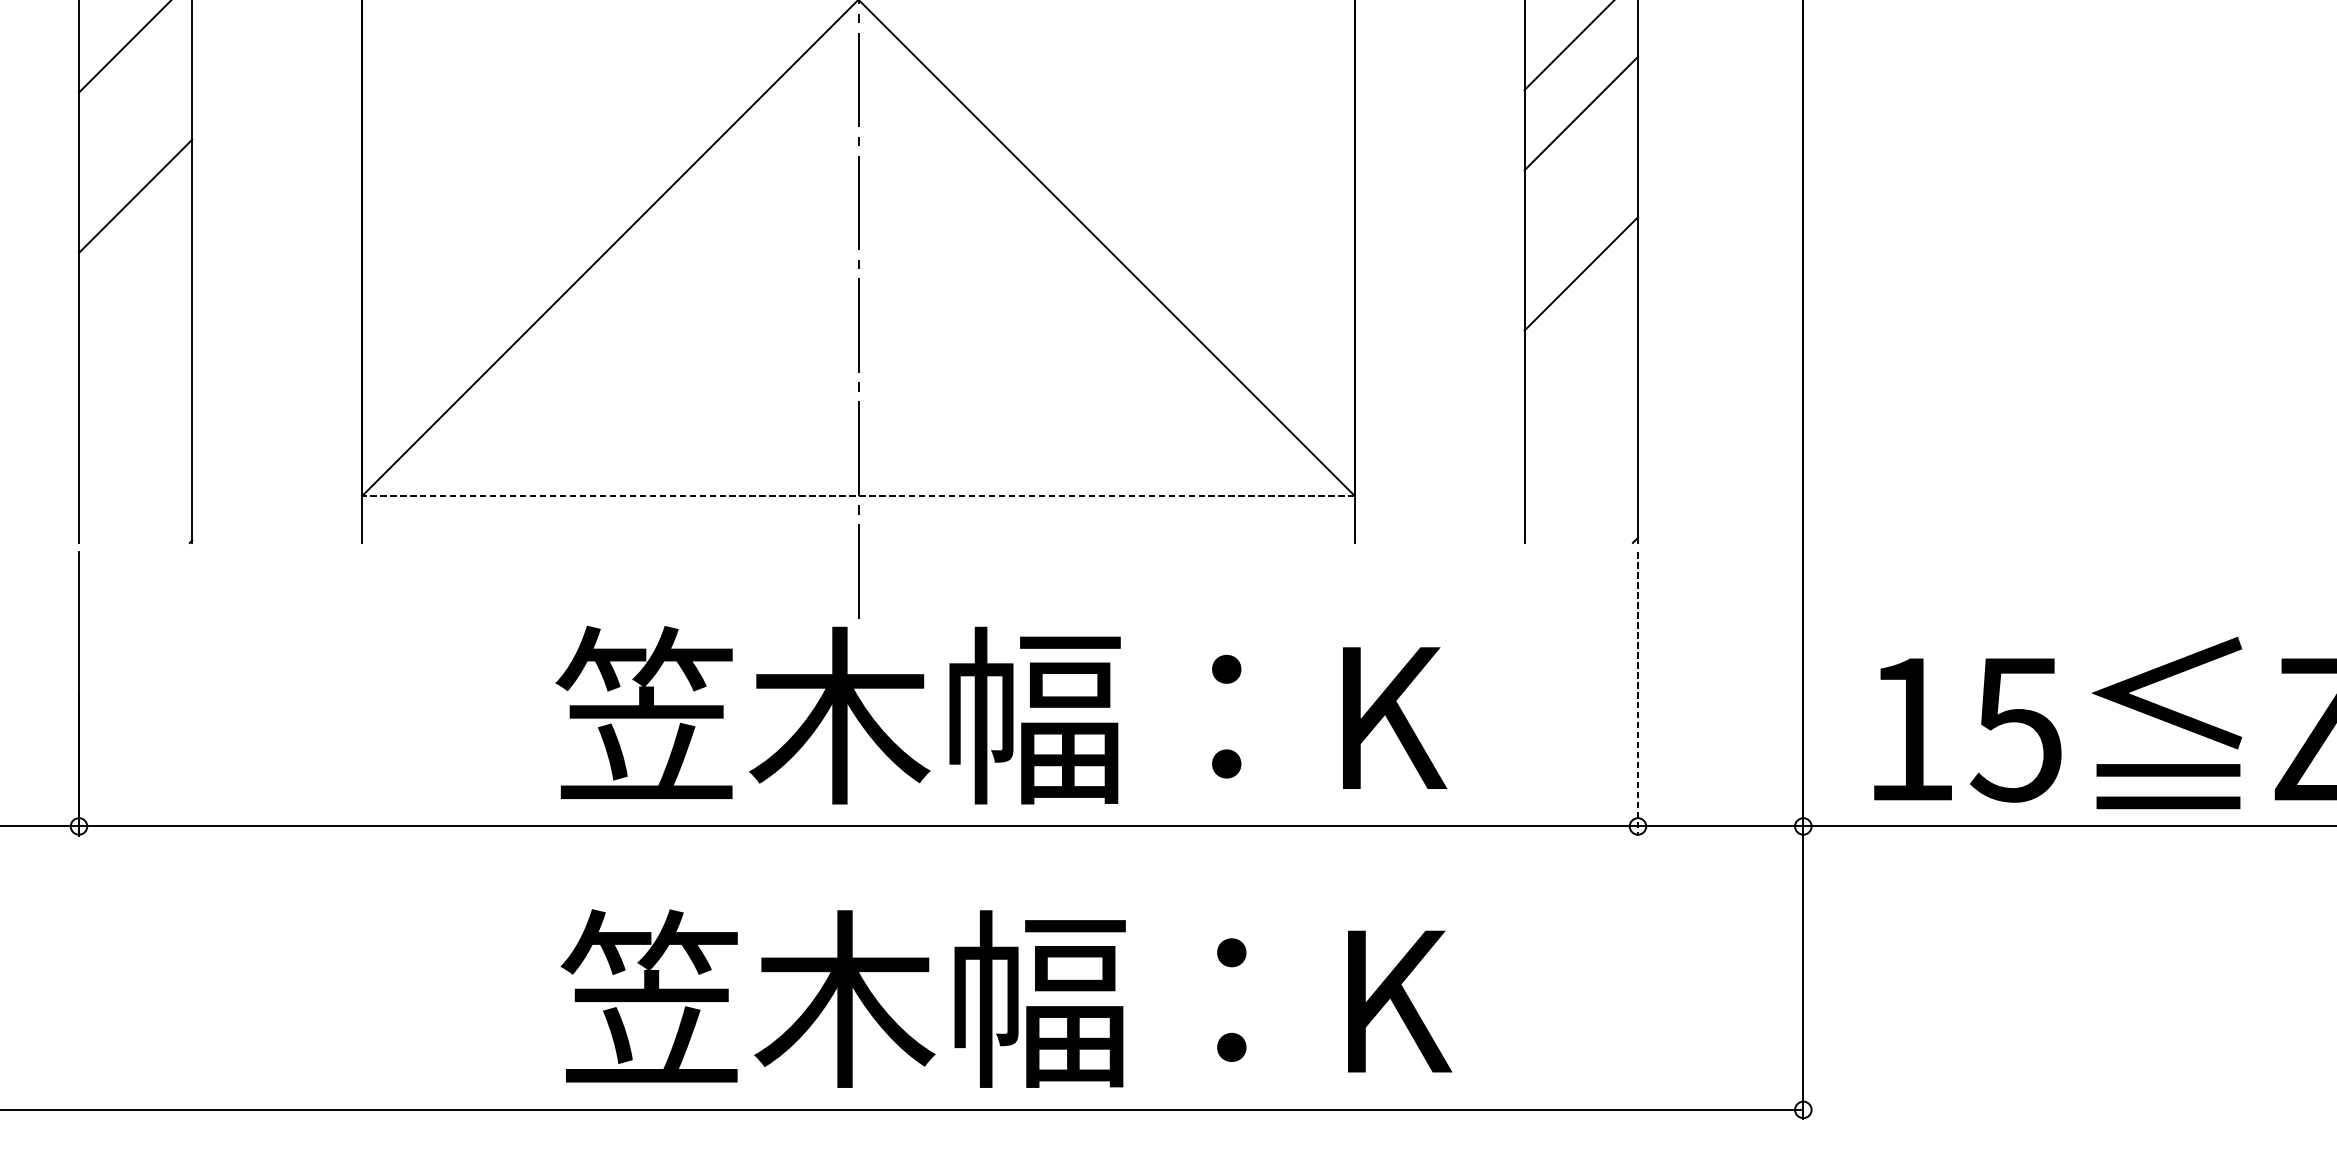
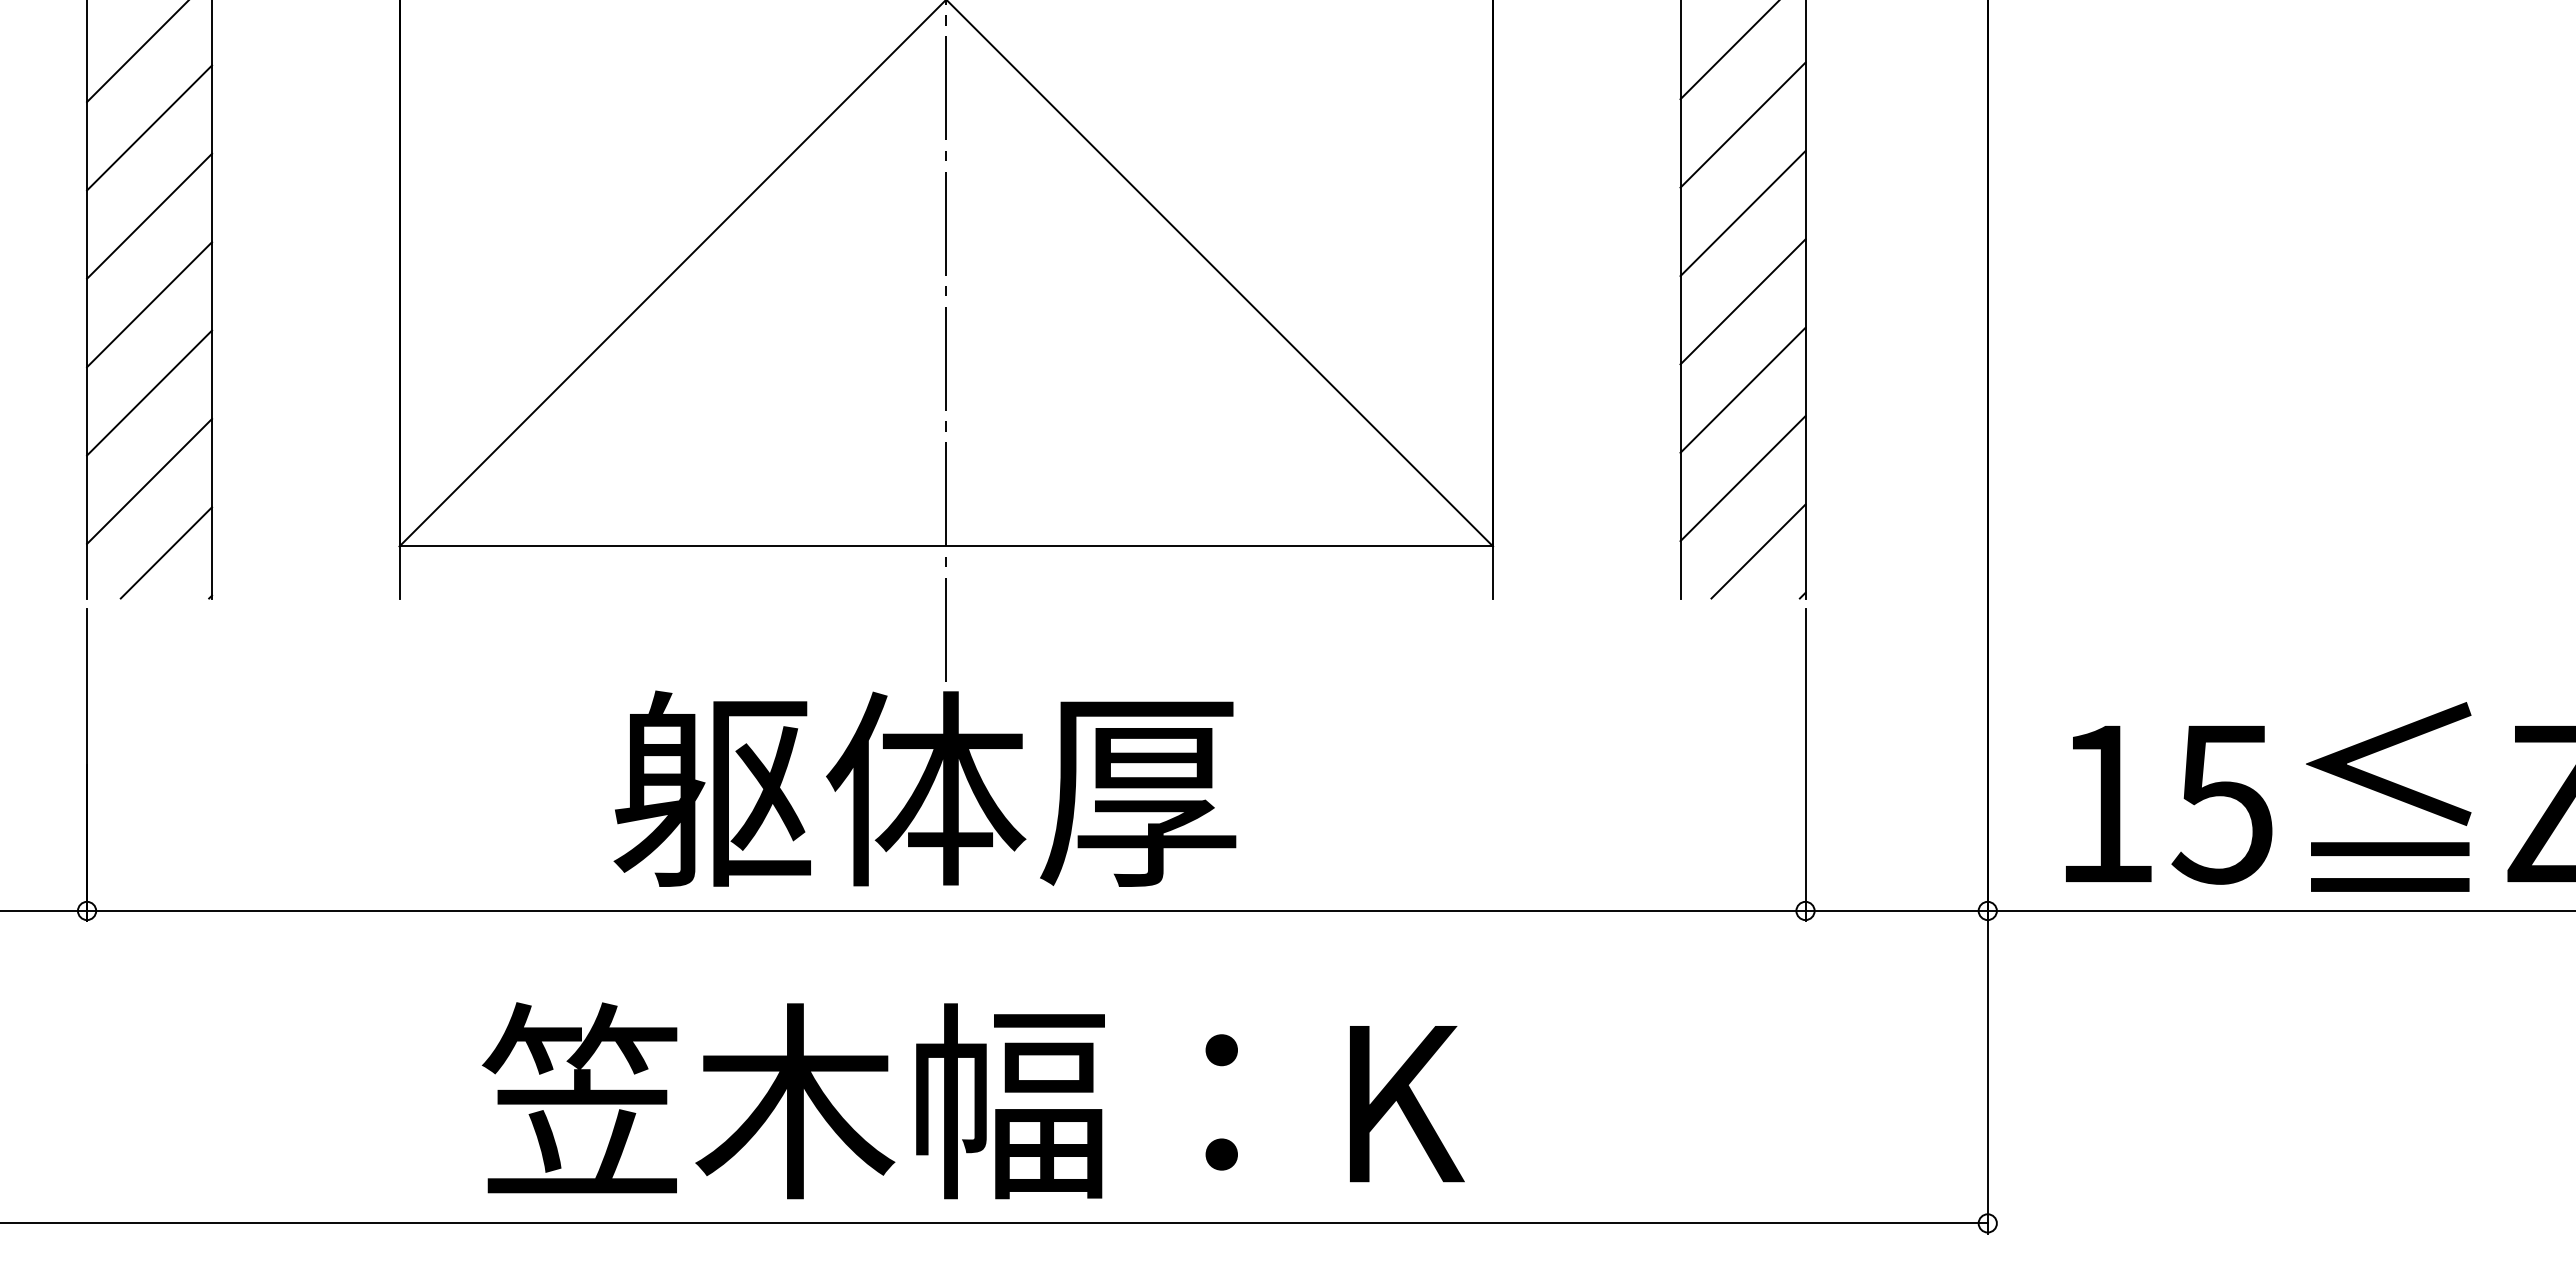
line: (135, 115) -> (149, 127), added
line: (1580, 193) -> (1742, 213), added
line: (135, 276) -> (149, 304), added
line: (1580, 353) -> (1742, 389), added
line: (135, 356) -> (149, 392), added
line: (1580, 434) -> (1742, 478), added
line: (135, 435) -> (149, 480), added
line: (858, 495) -> (946, 546), dashed -> solid
line: (1595, 500) -> (1758, 551), added
line: (151, 501) -> (166, 552), added
line: (1637, 694) -> (1805, 765), dashed -> solid
text: (1001, 714) -> (1103, 787), 笠木幅：K -> 躯体厚
text: (1006, 998) -> (973, 1100), moved

